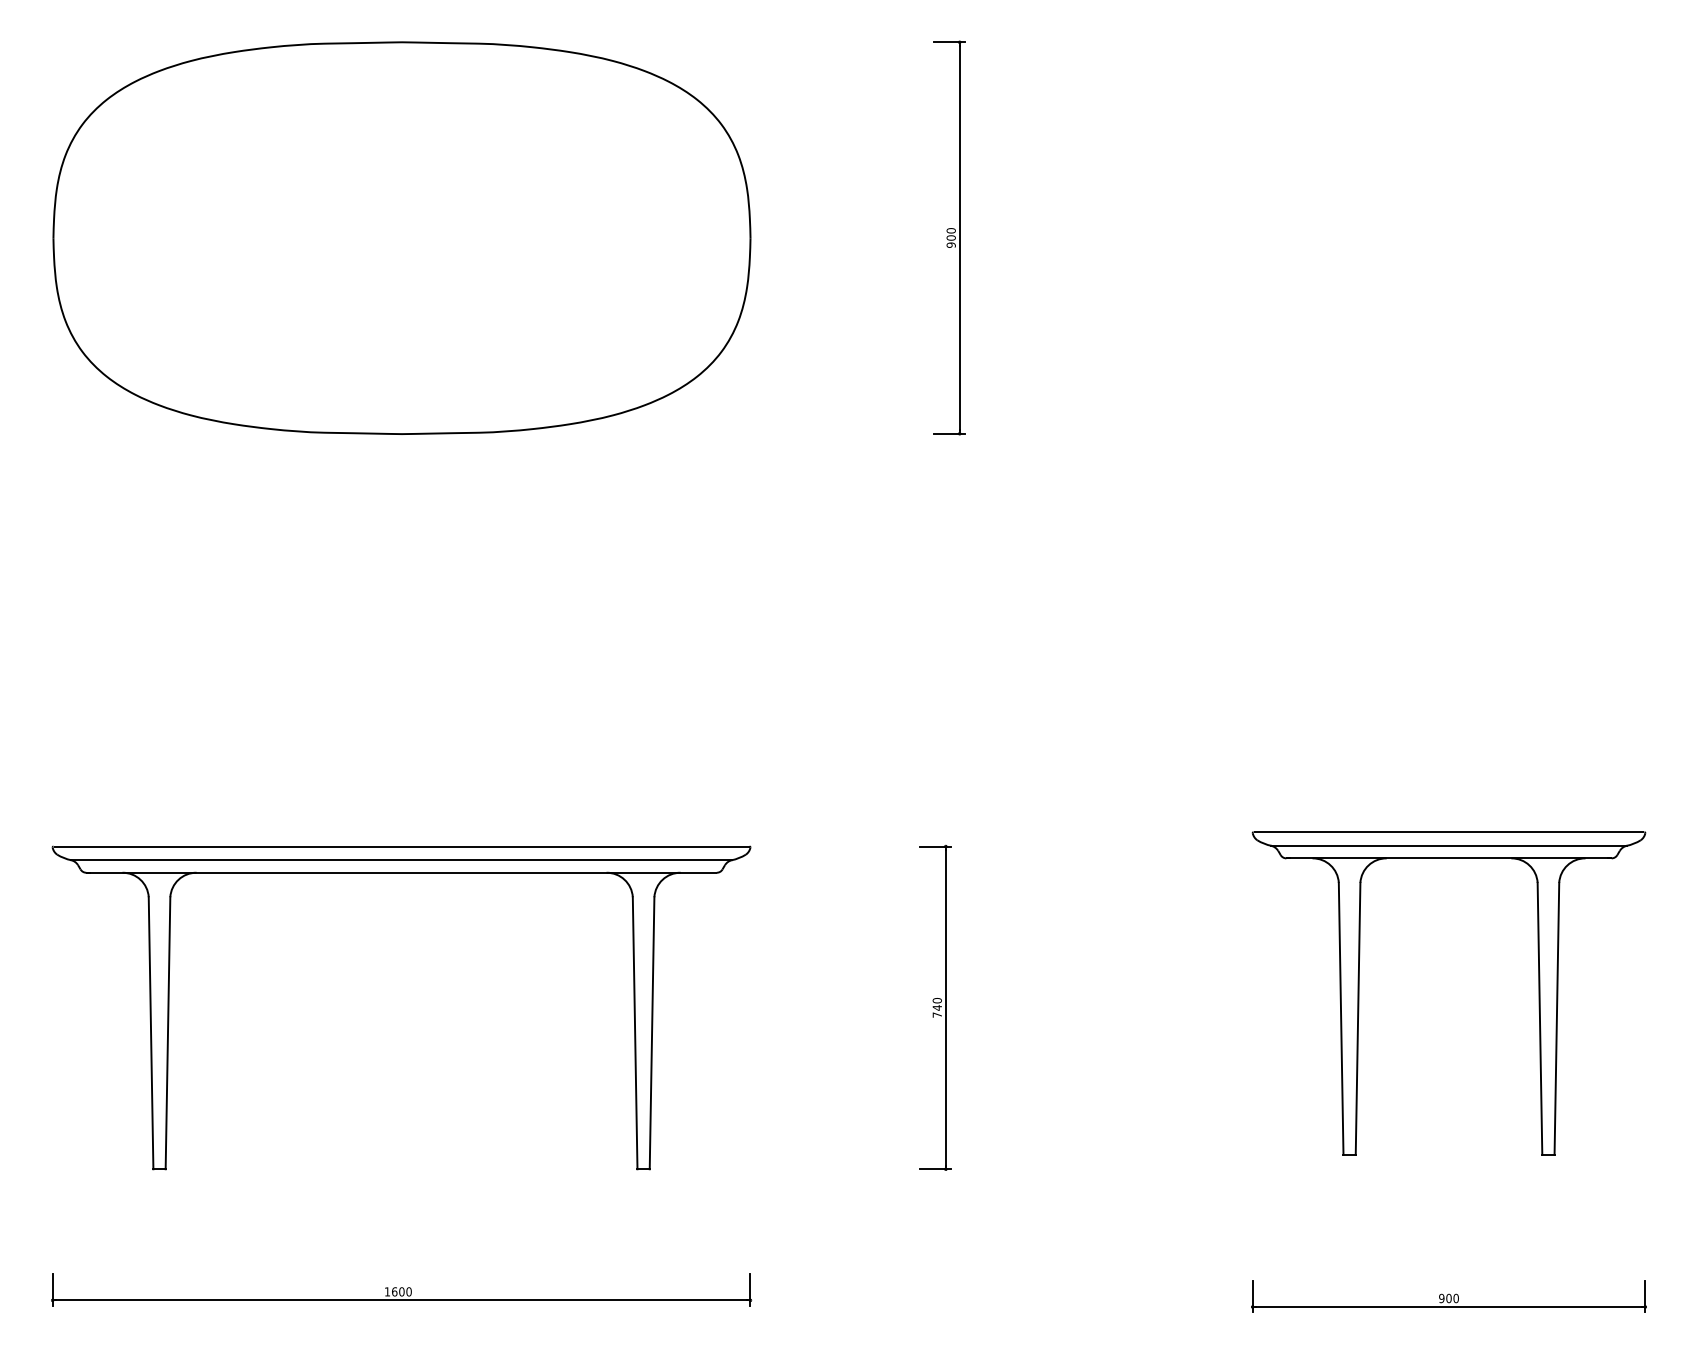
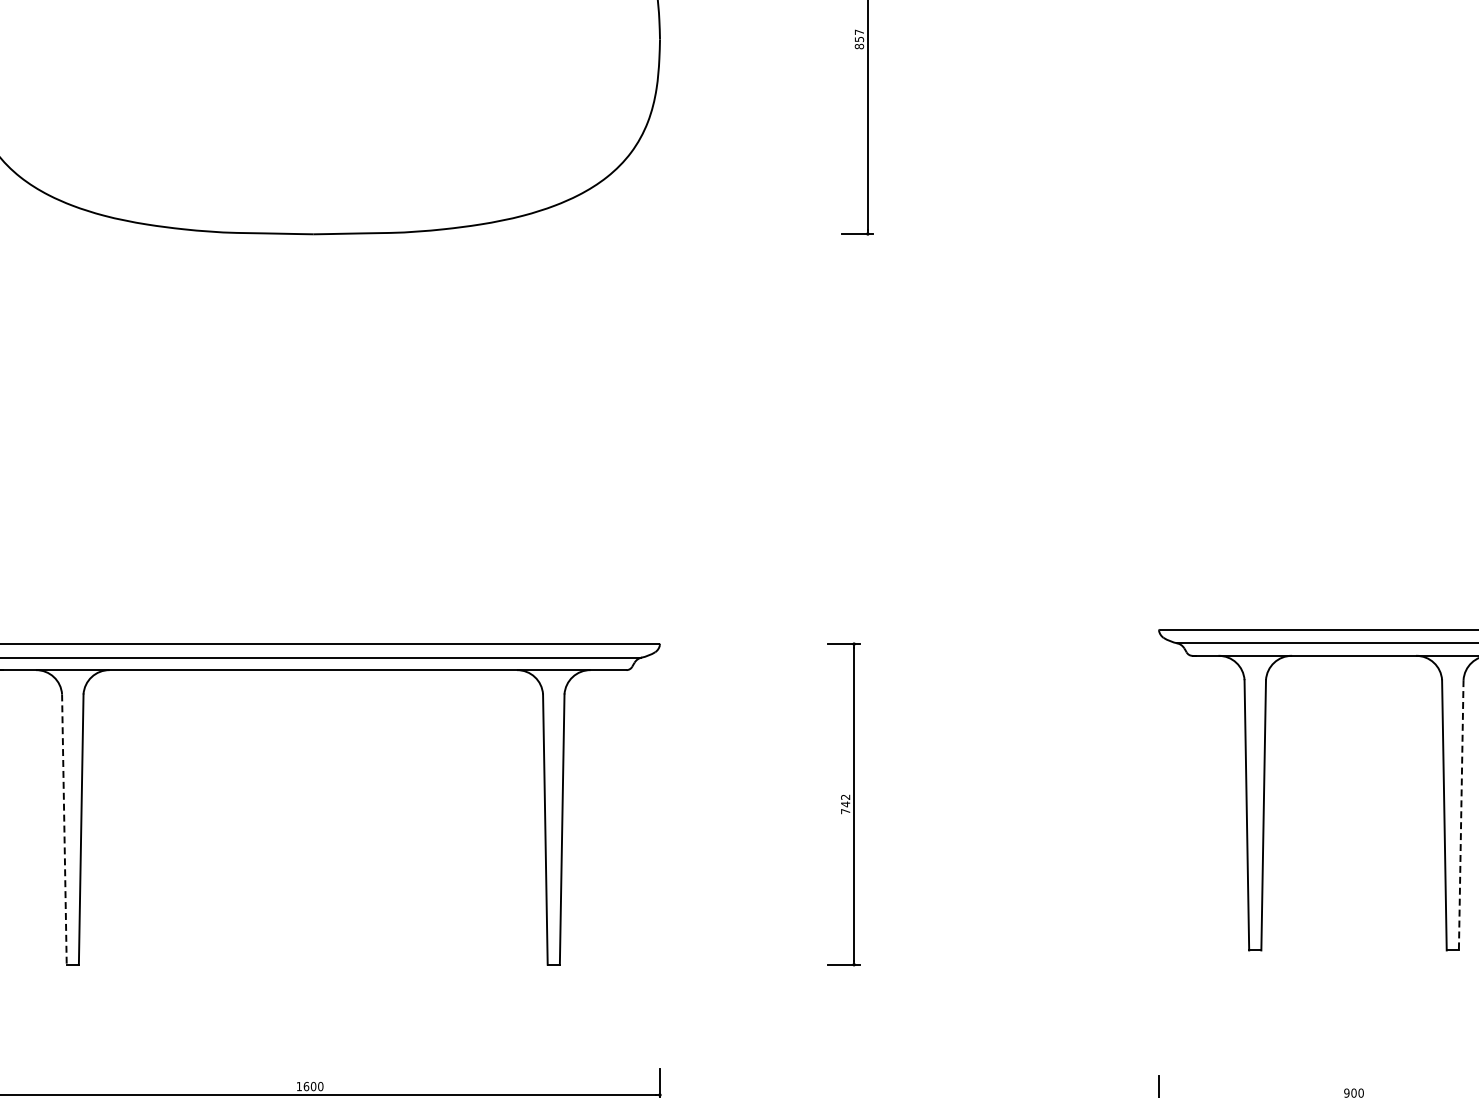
text: (950, 237) -> (858, 38), 900 -> 857
text: (936, 1000) -> (844, 797), 740 -> 742
line: (1556, 1019) -> (1460, 815), solid -> dashed
line: (151, 1033) -> (64, 829), solid -> dashed

